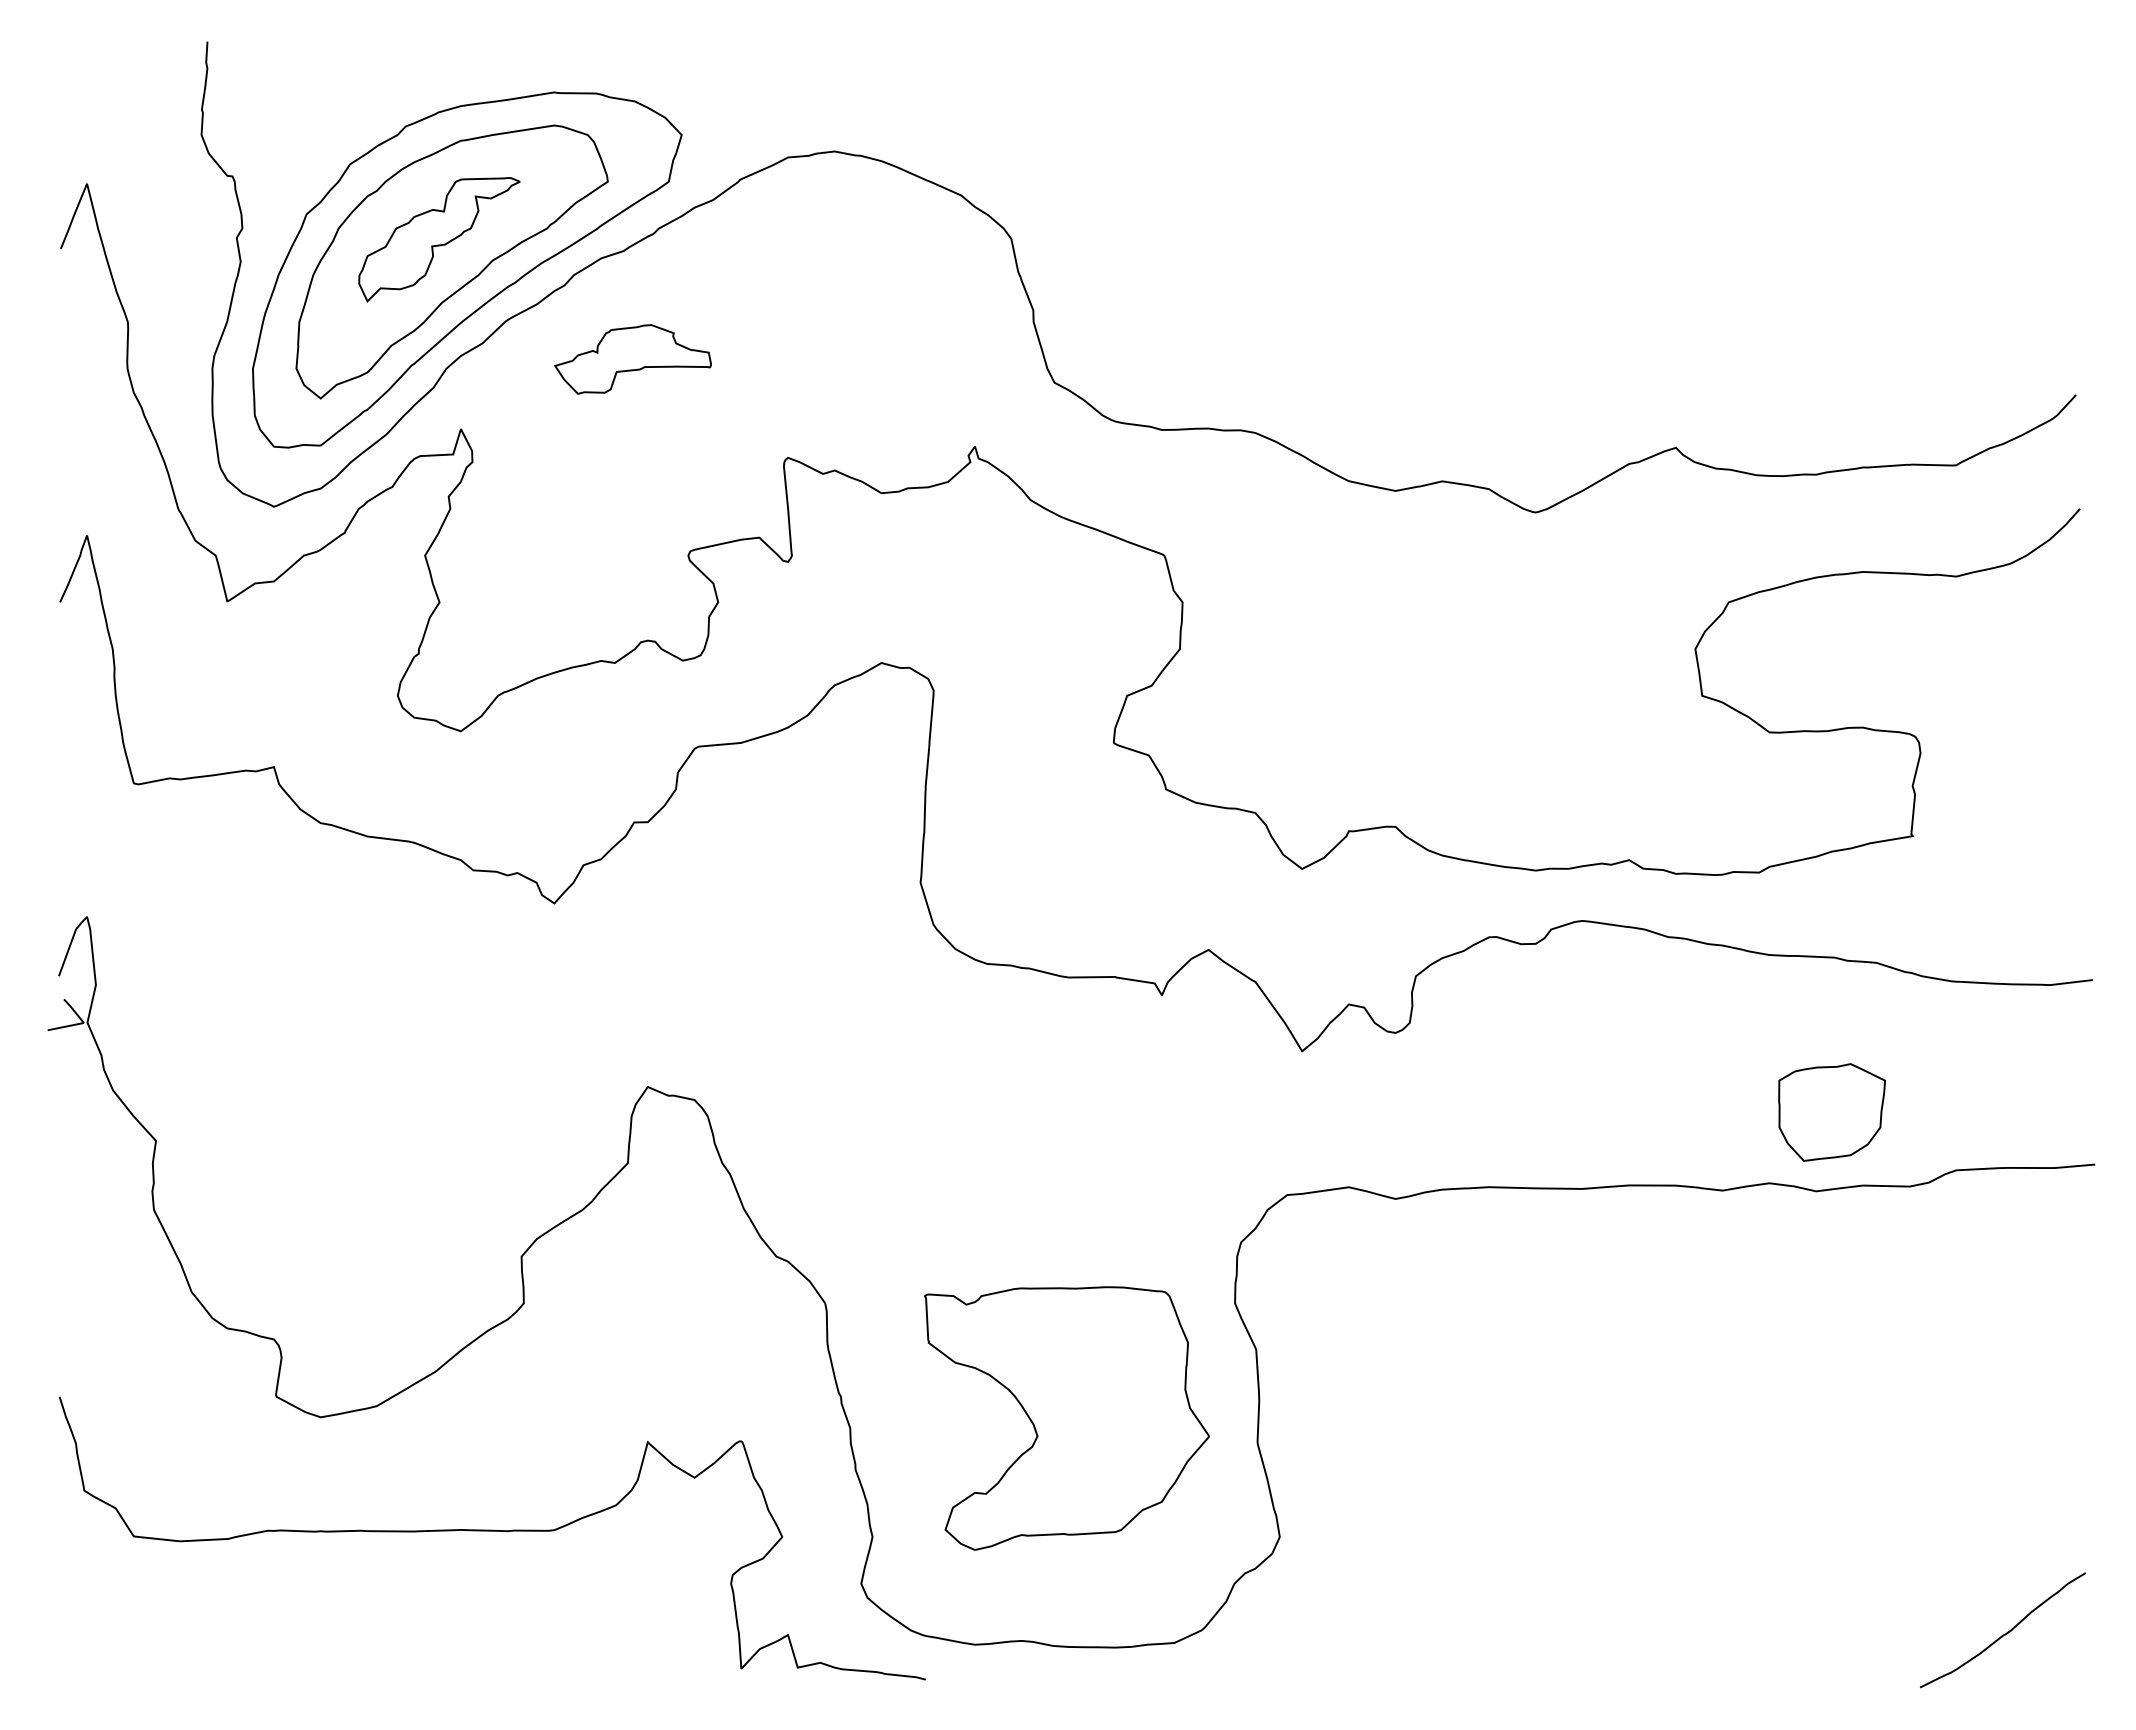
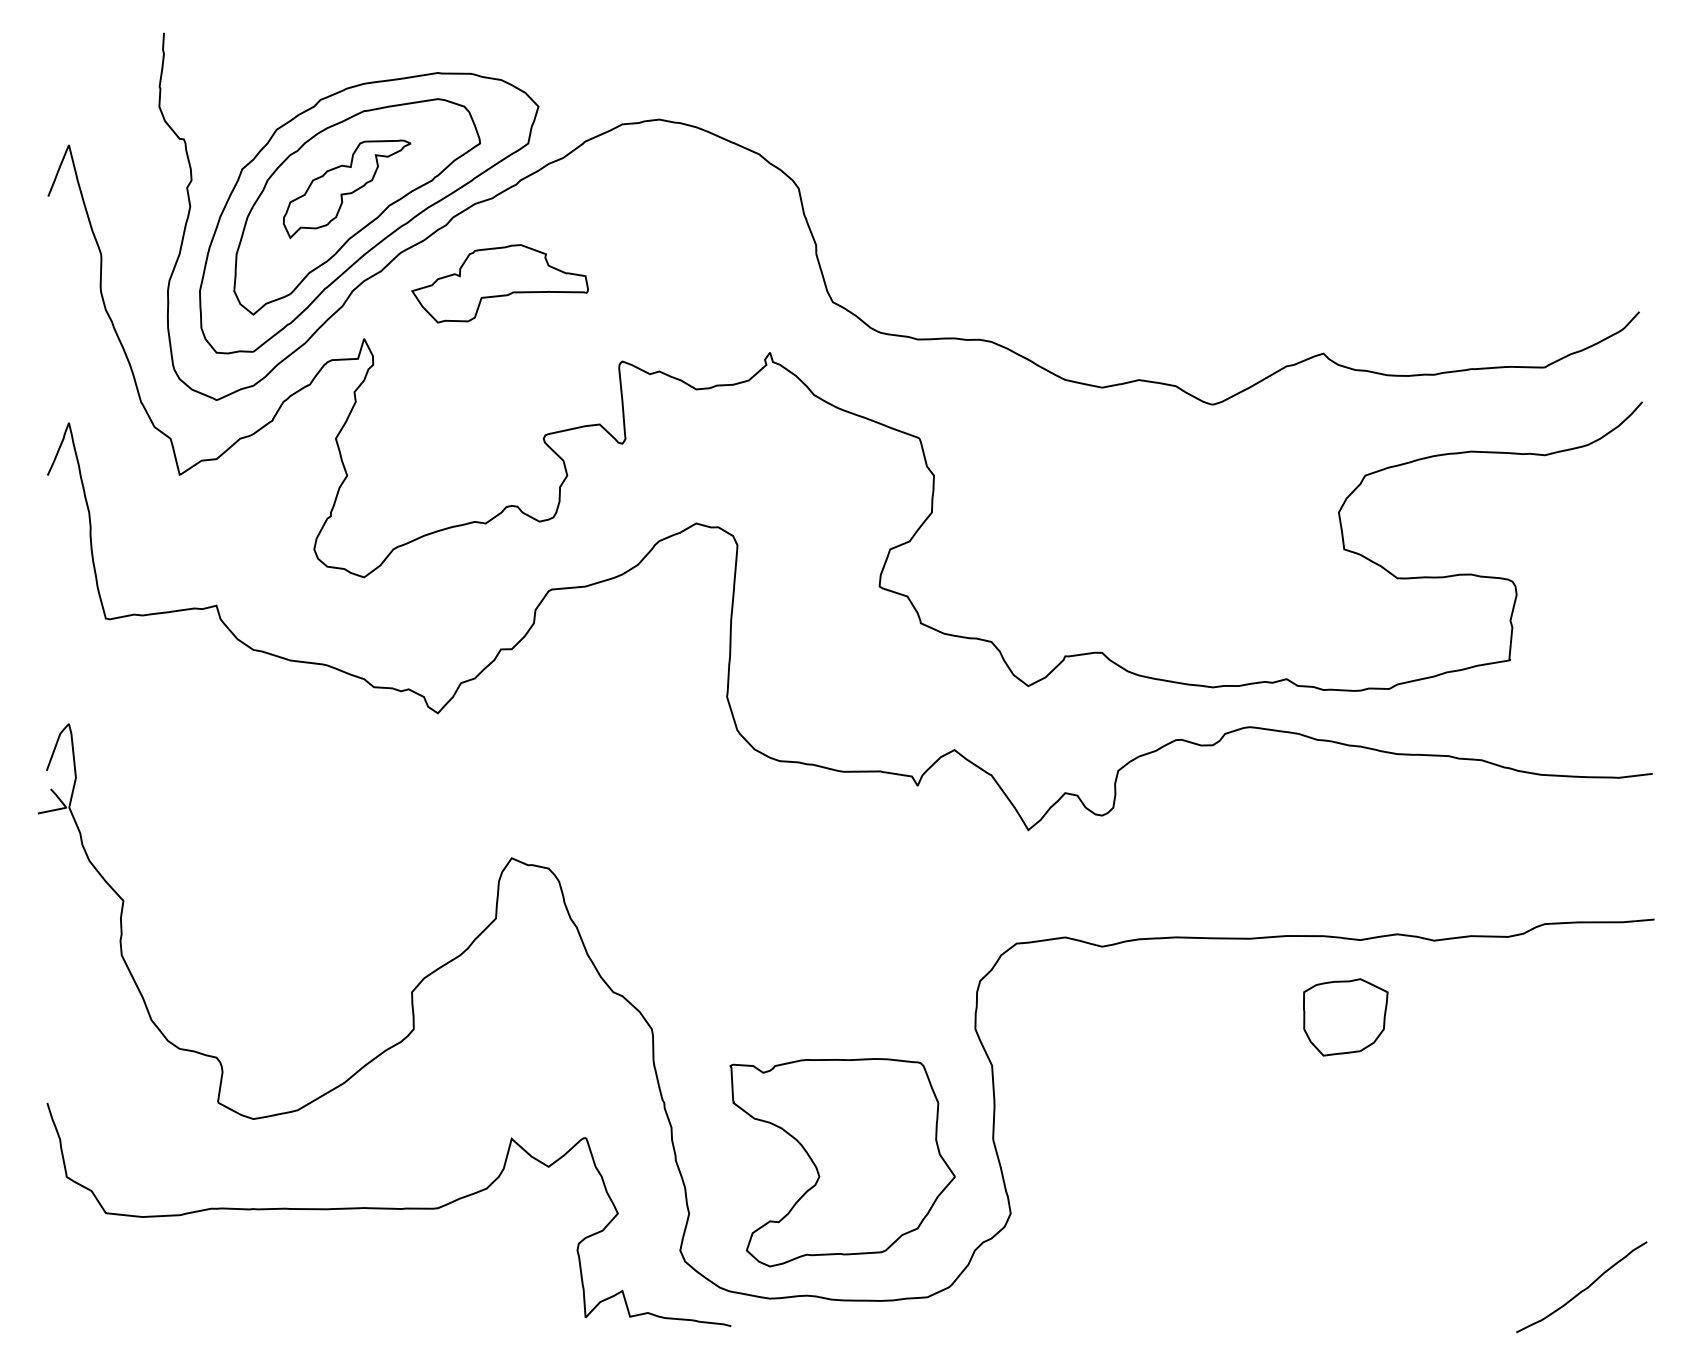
part: (632, 359) -> (499, 283), size x1.43
part: (1831, 1112) -> (1345, 1017), moved
part: (1066, 1418) -> (842, 1162), moved

